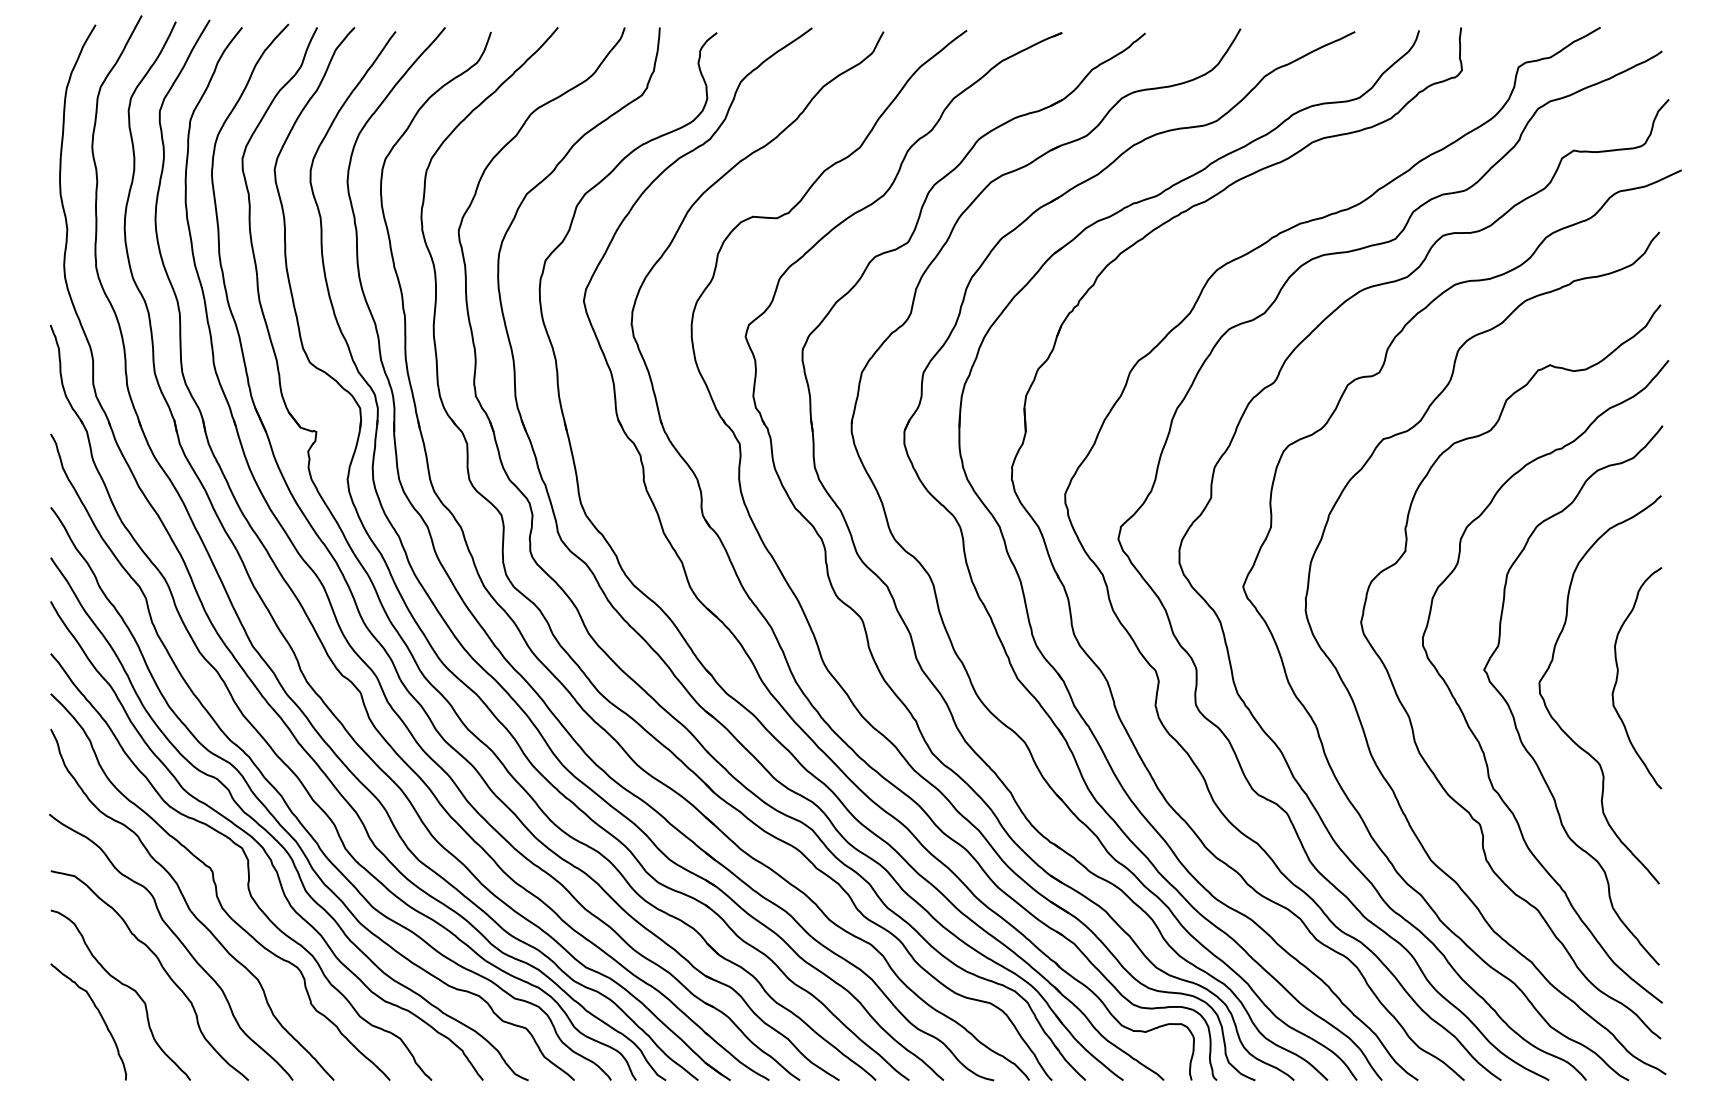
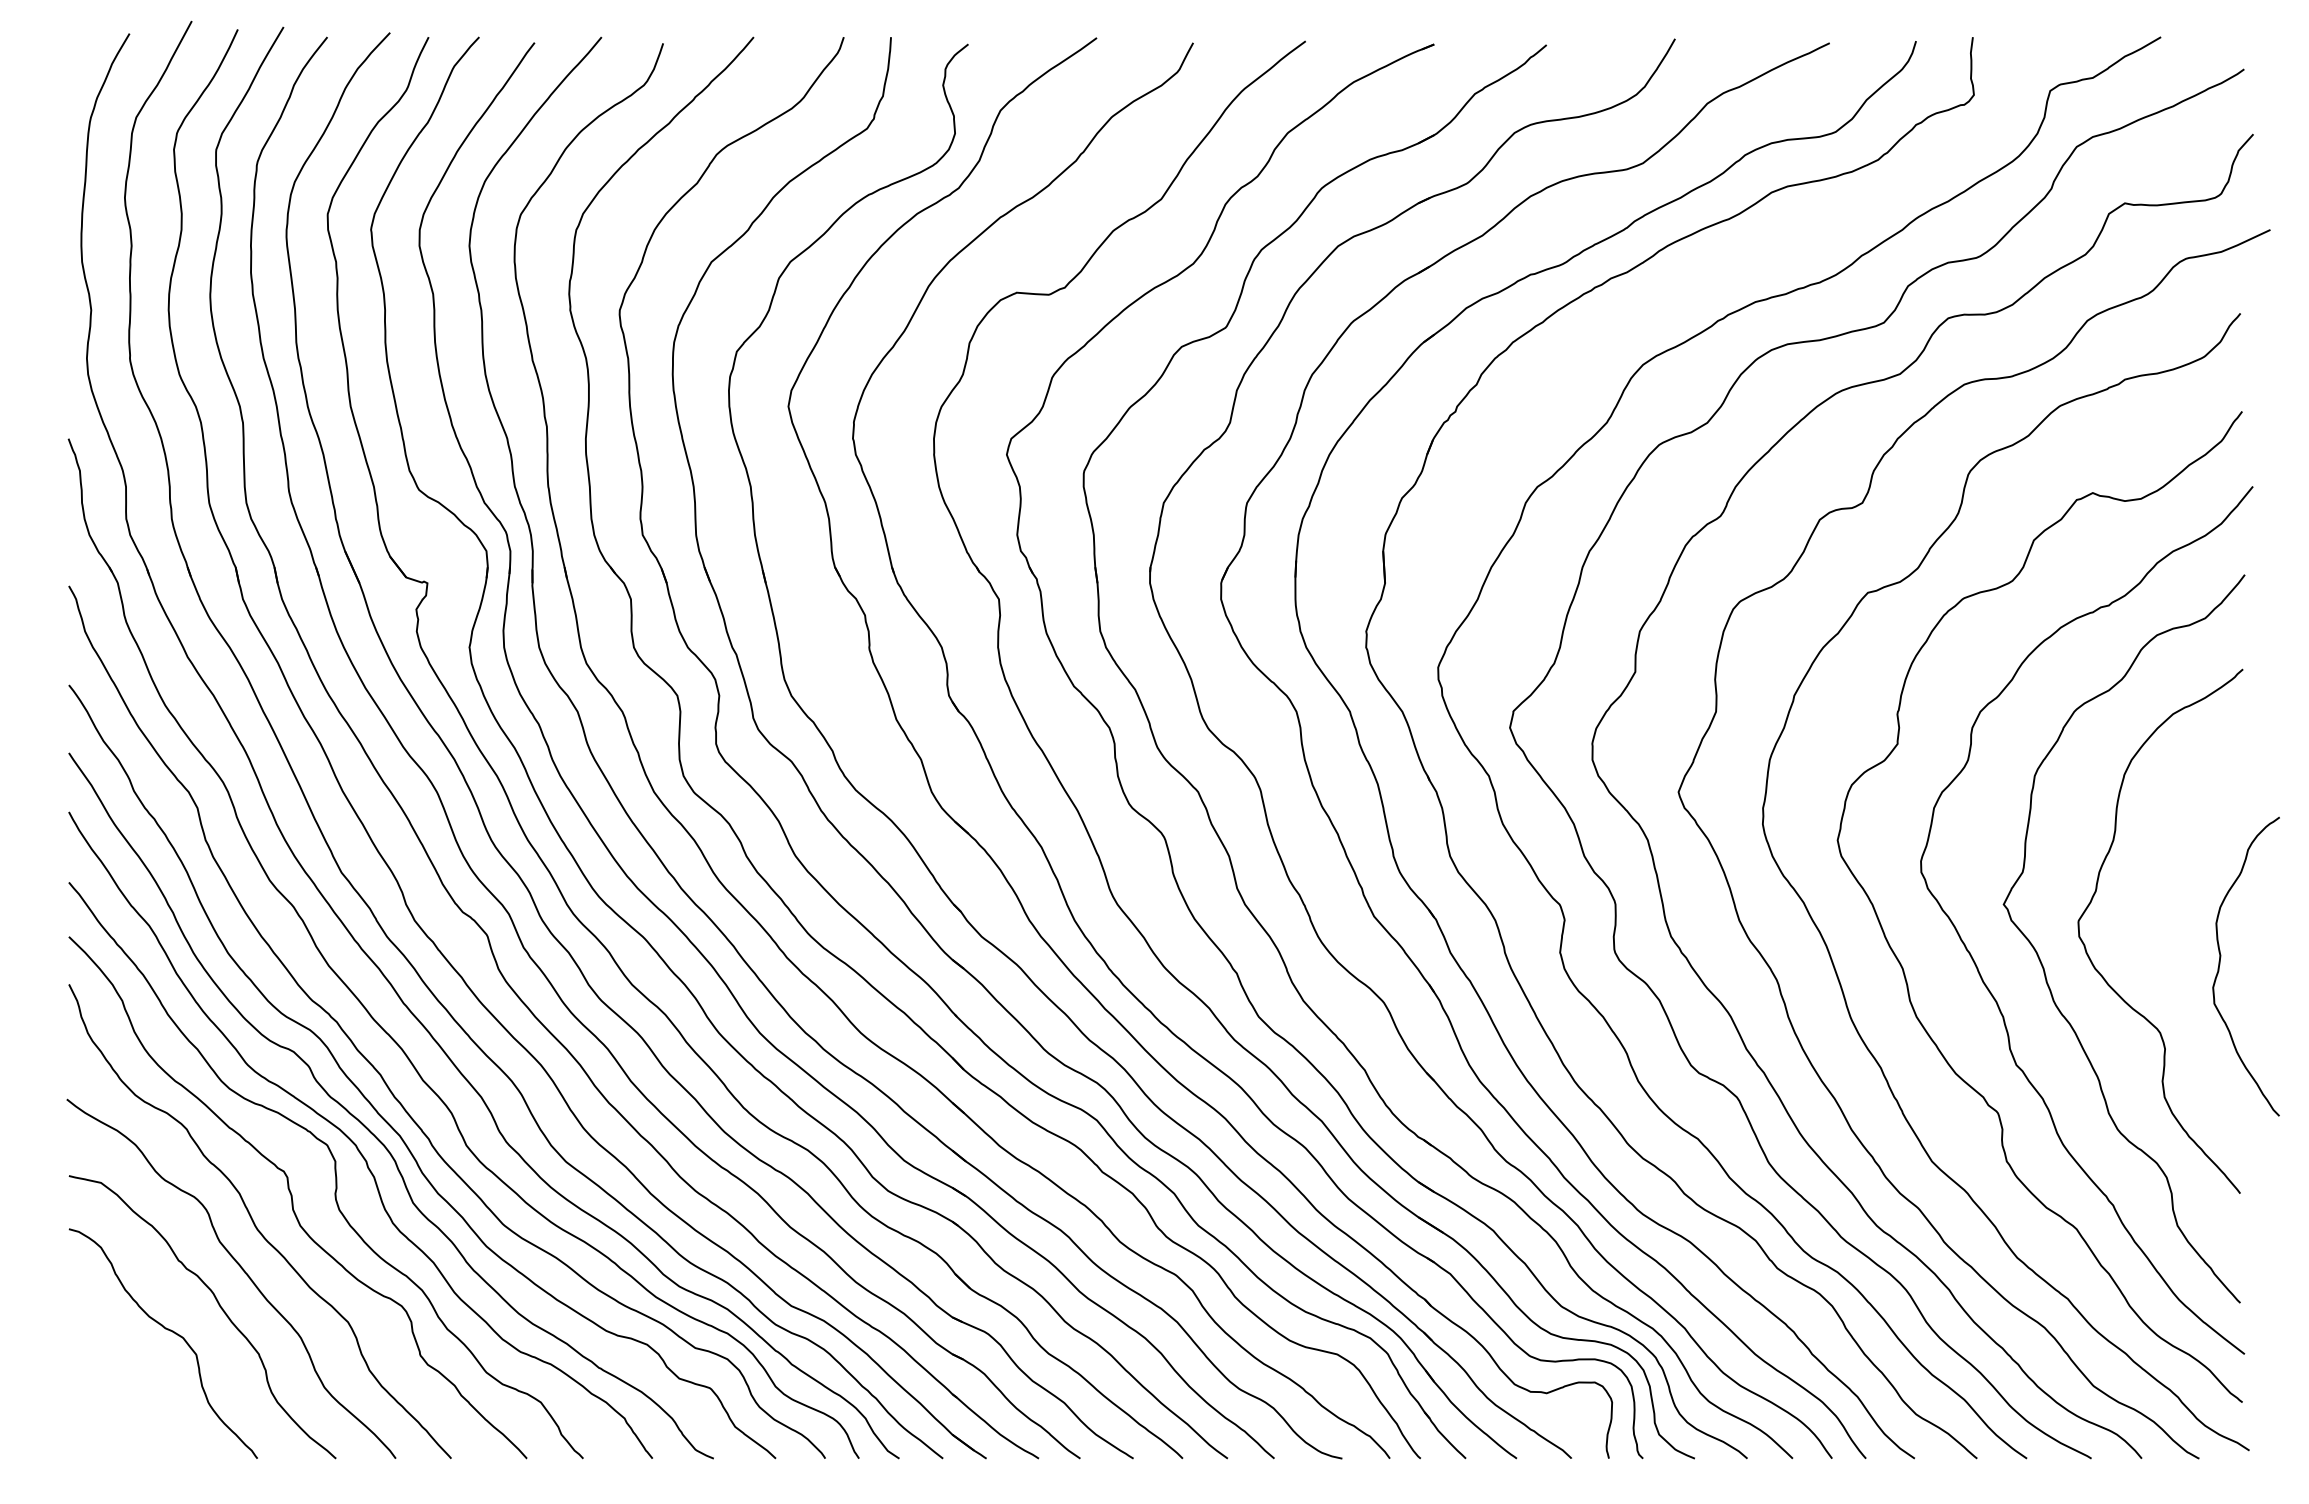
curve: (1618, 676) -> (2220, 964), moved
curve: (100, 1015) -> (135, 1370), removed

